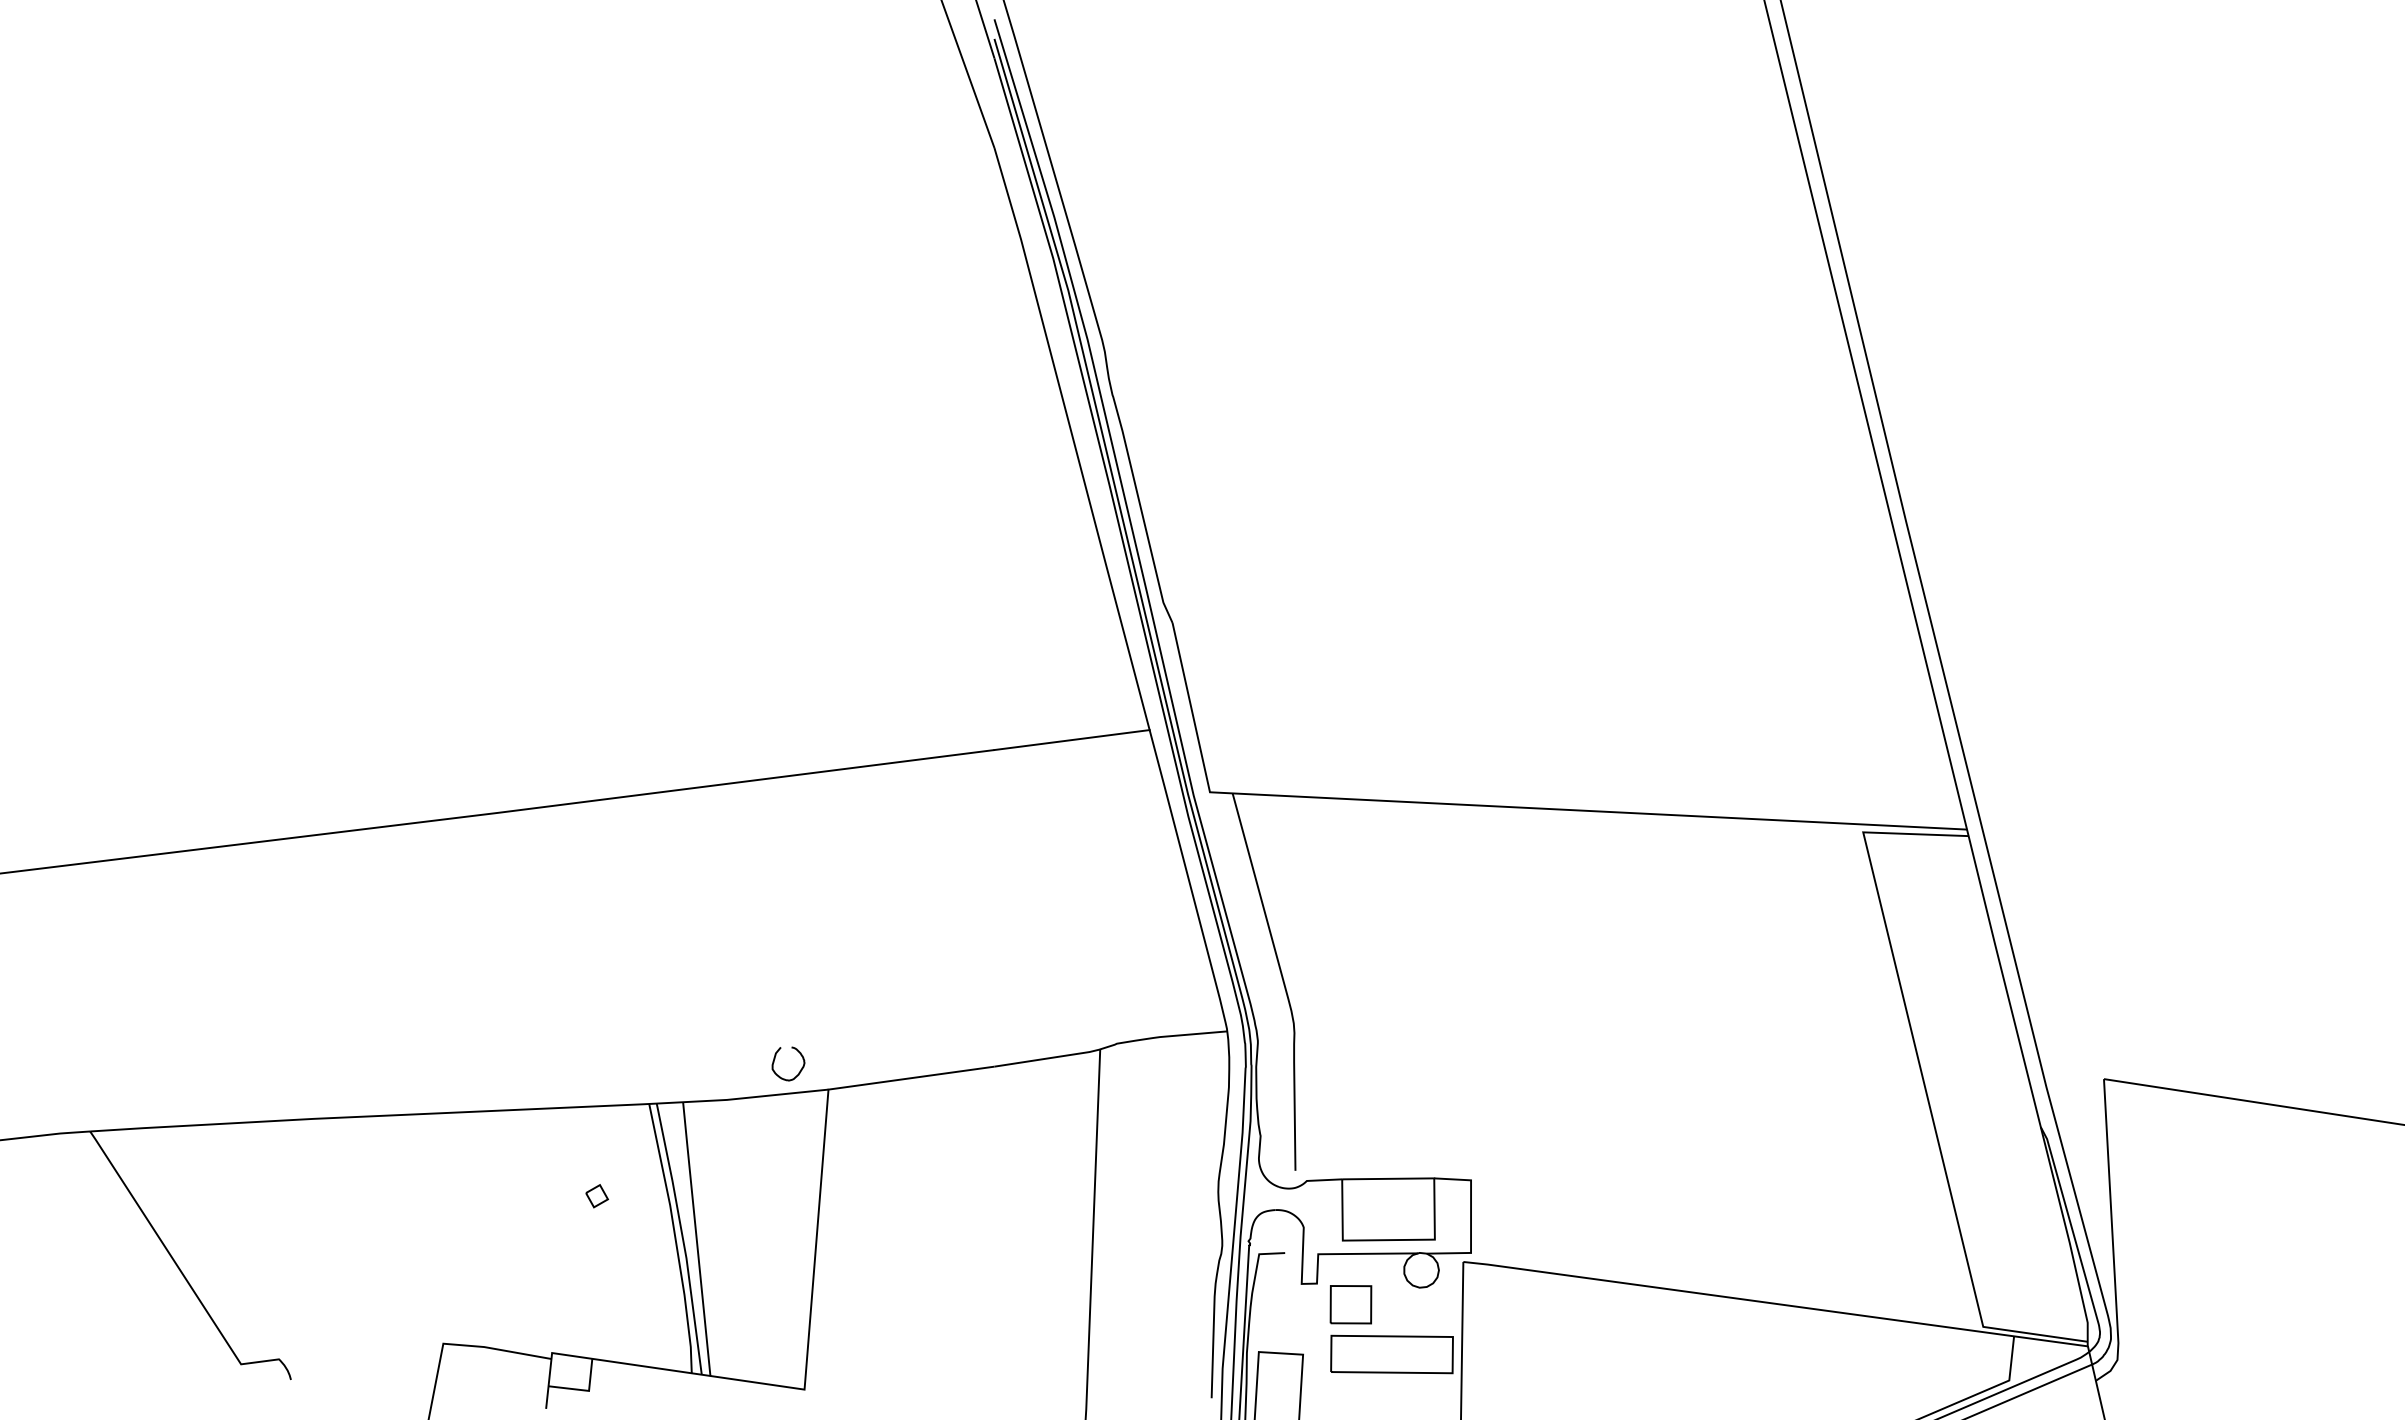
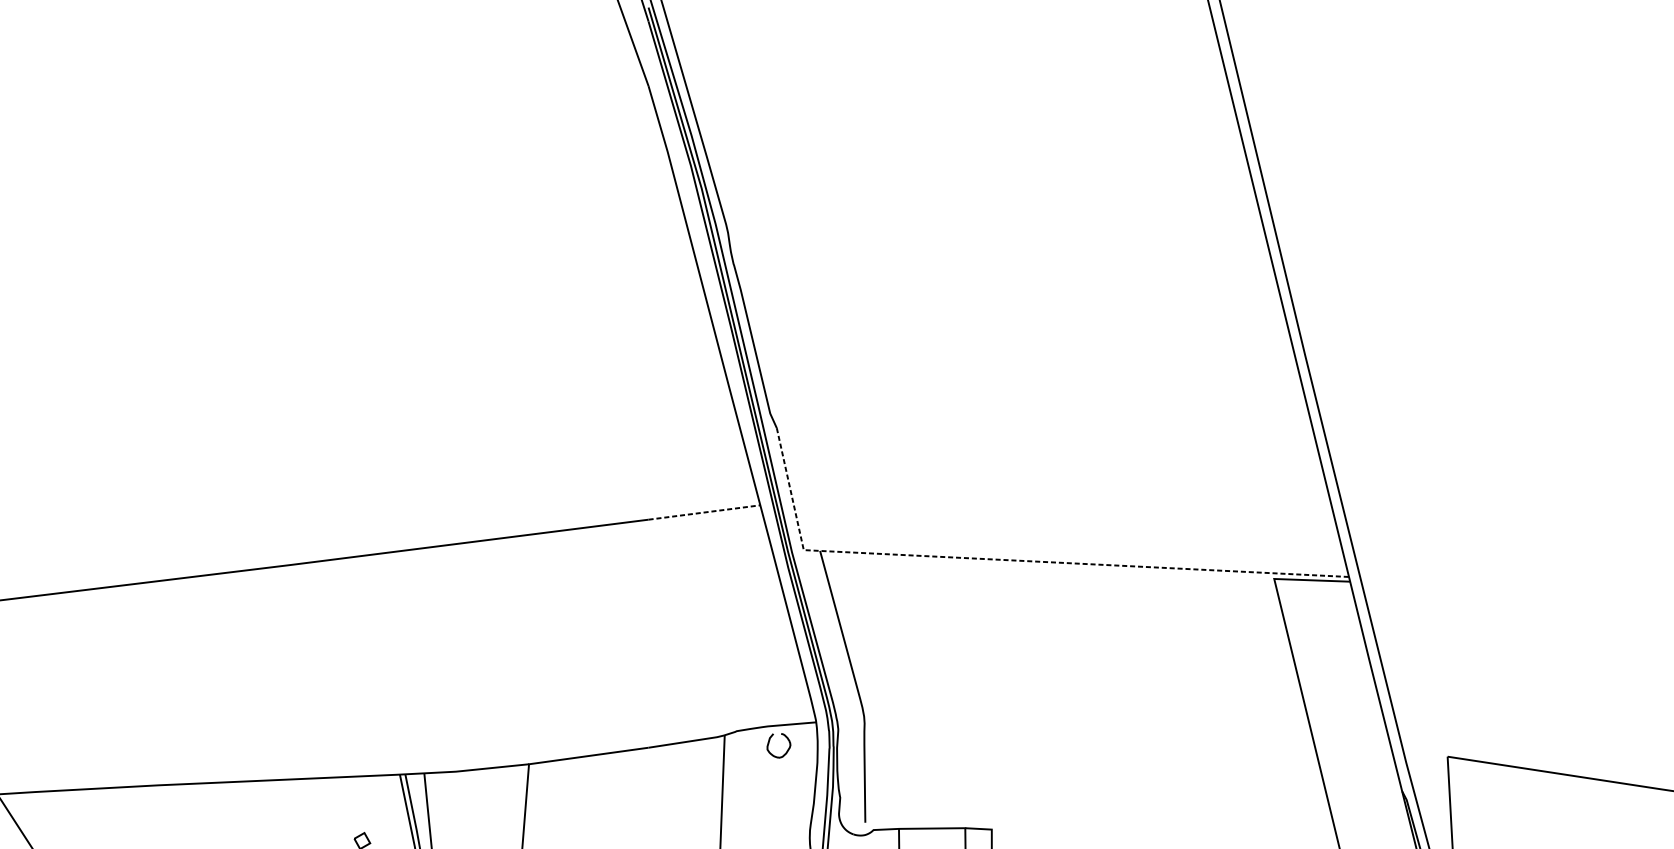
line: (1072, 739) -> (704, 512), solid -> dashed
line: (1501, 806) -> (1013, 560), solid -> dashed
curve: (800, 1069) -> (787, 749), moved

